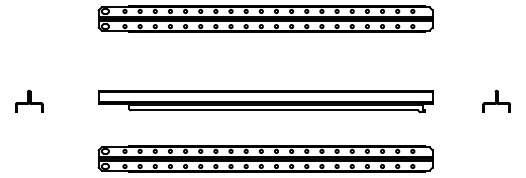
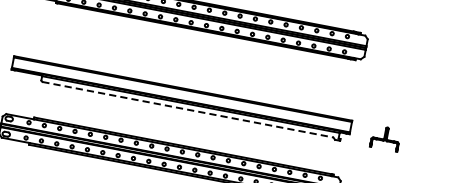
part: (496, 100) -> (385, 137), moved
line: (274, 110) -> (188, 110), solid -> dashed

